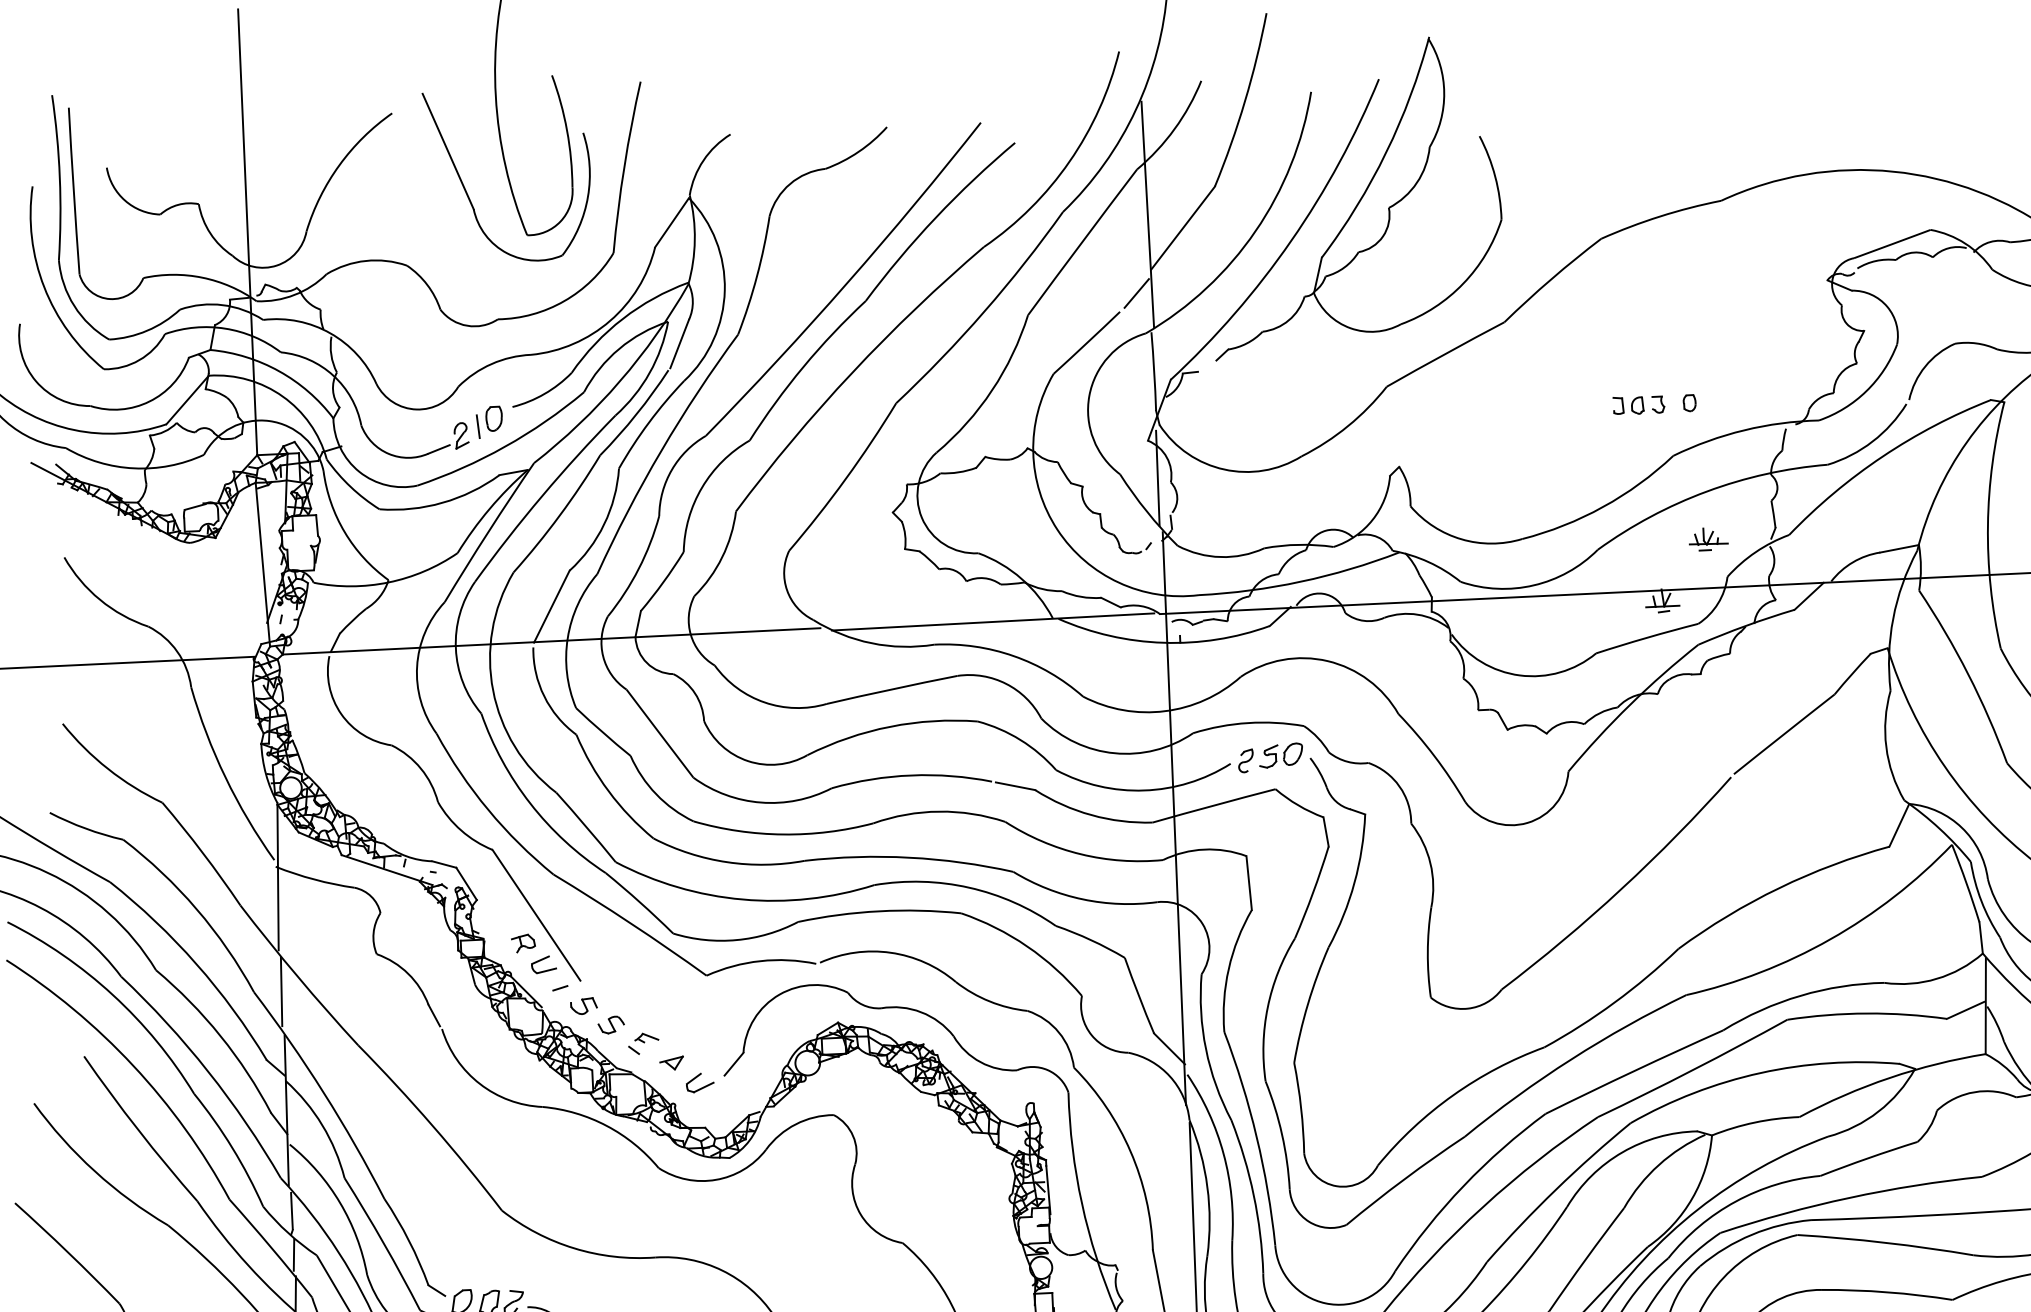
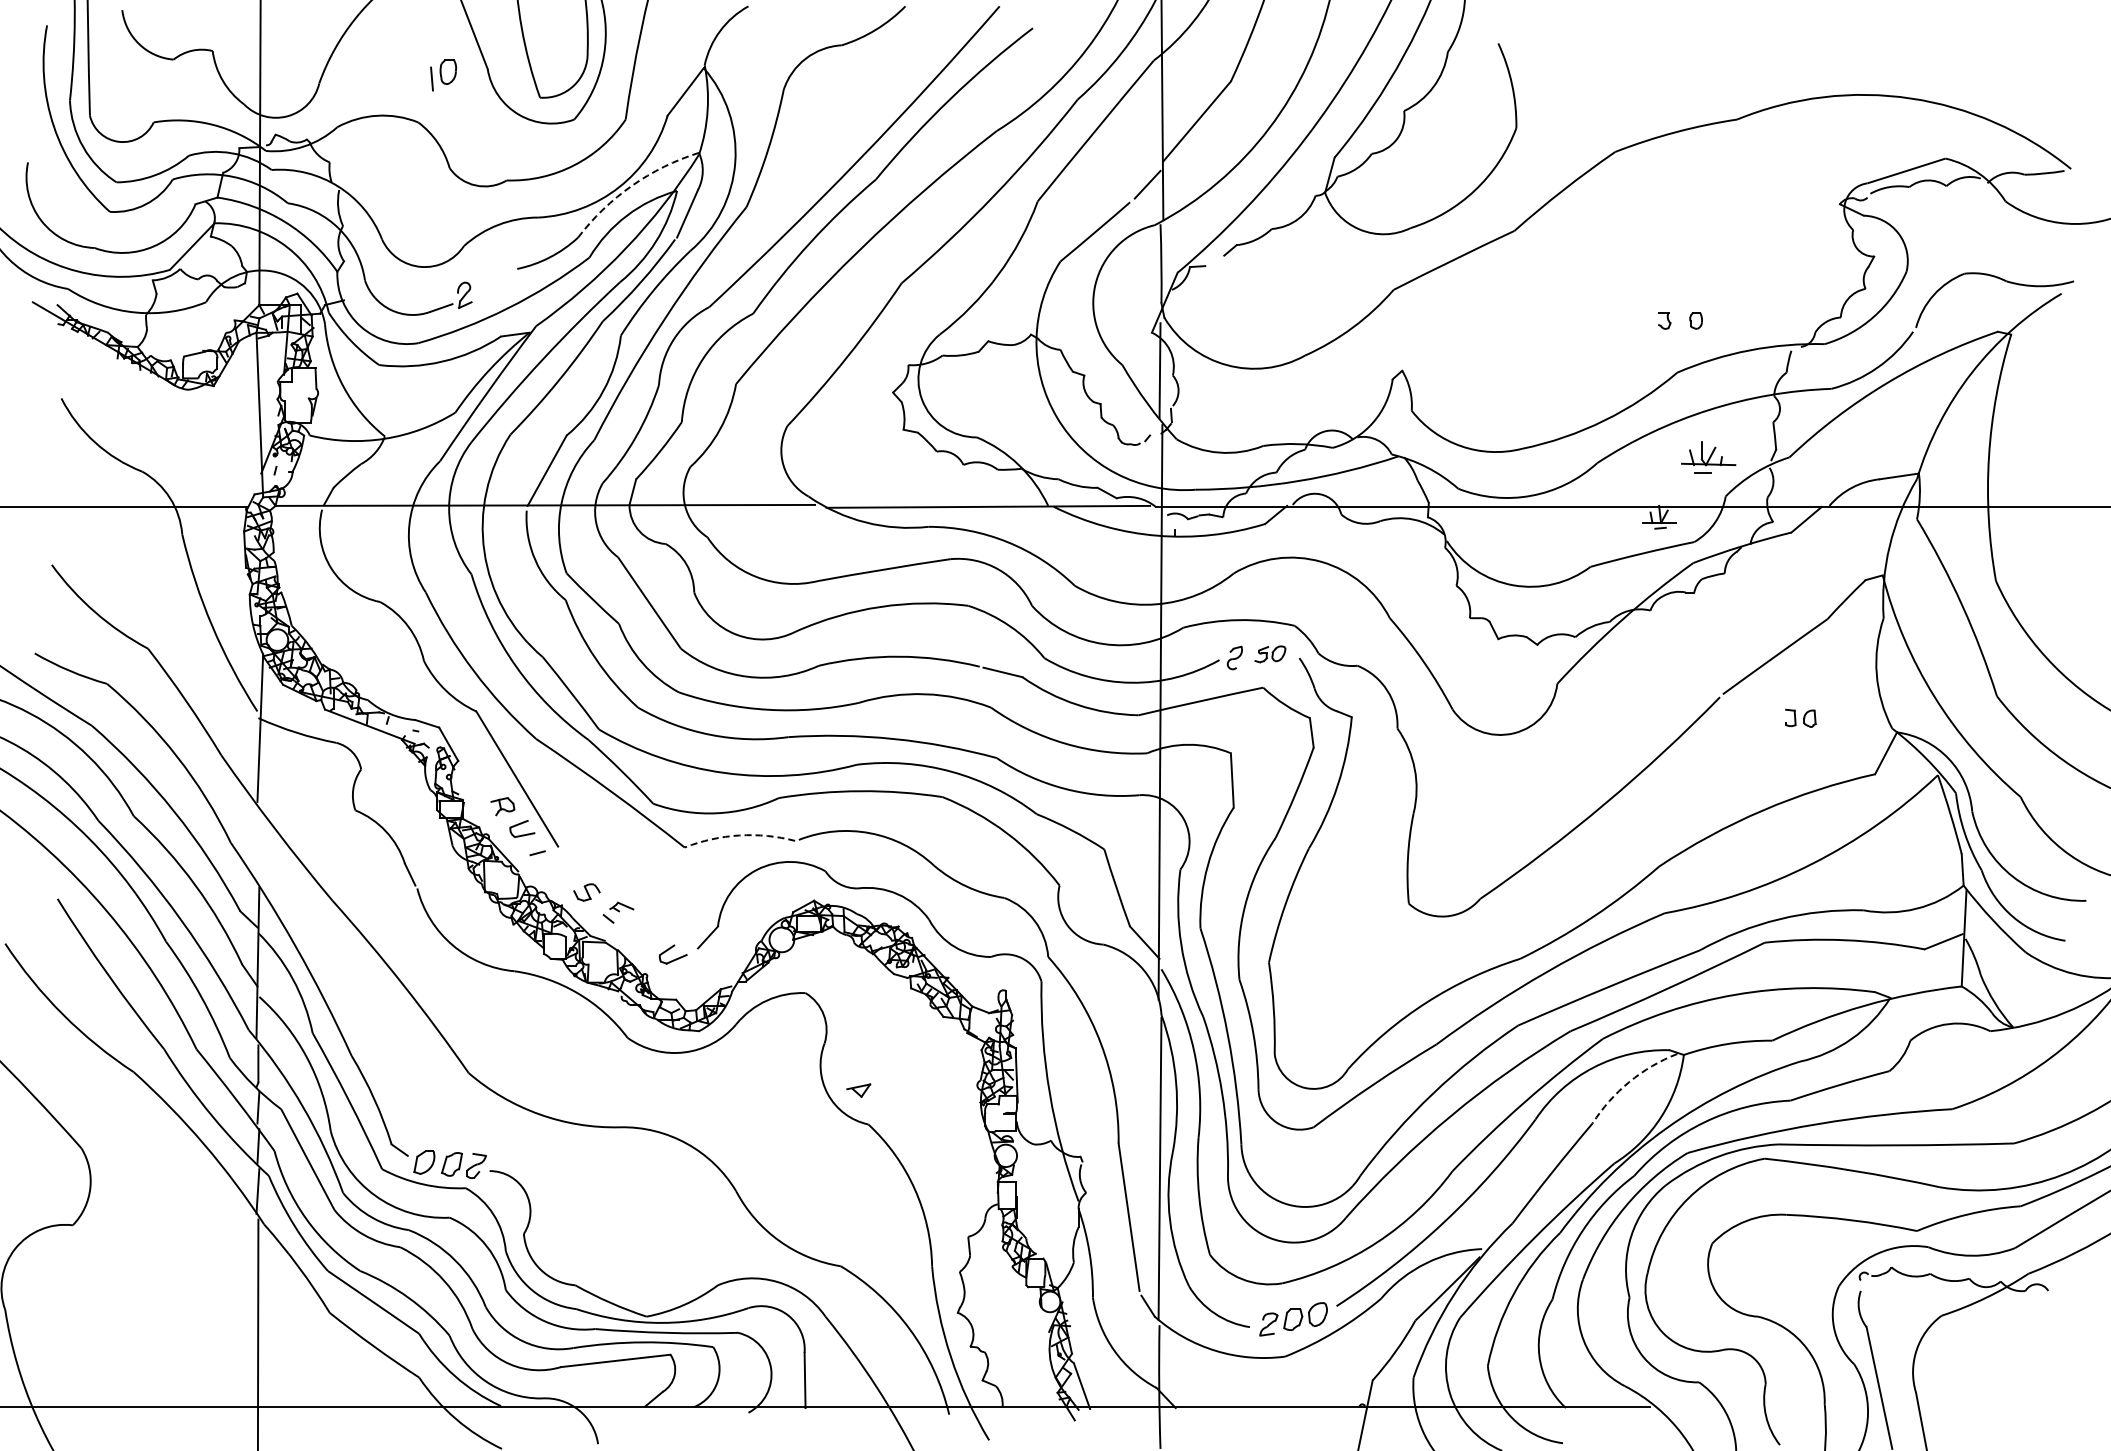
arc: (622, 318) -> (631, 185), solid -> dashed
part: (1628, 404) -> (1800, 717), moved
part: (489, 422) -> (443, 75), moved
part: (1708, 538) -> (1708, 457), size x1.4
part: (1281, 755) -> (1270, 654), size x0.7
arc: (760, 961) -> (739, 835), solid -> dashed
line: (281, 991) -> (258, 843), removed
part: (583, 1006) -> (560, 872), removed
part: (671, 1063) -> (858, 1090), moved
arc: (1659, 1165) -> (1629, 1082), solid -> dashed

